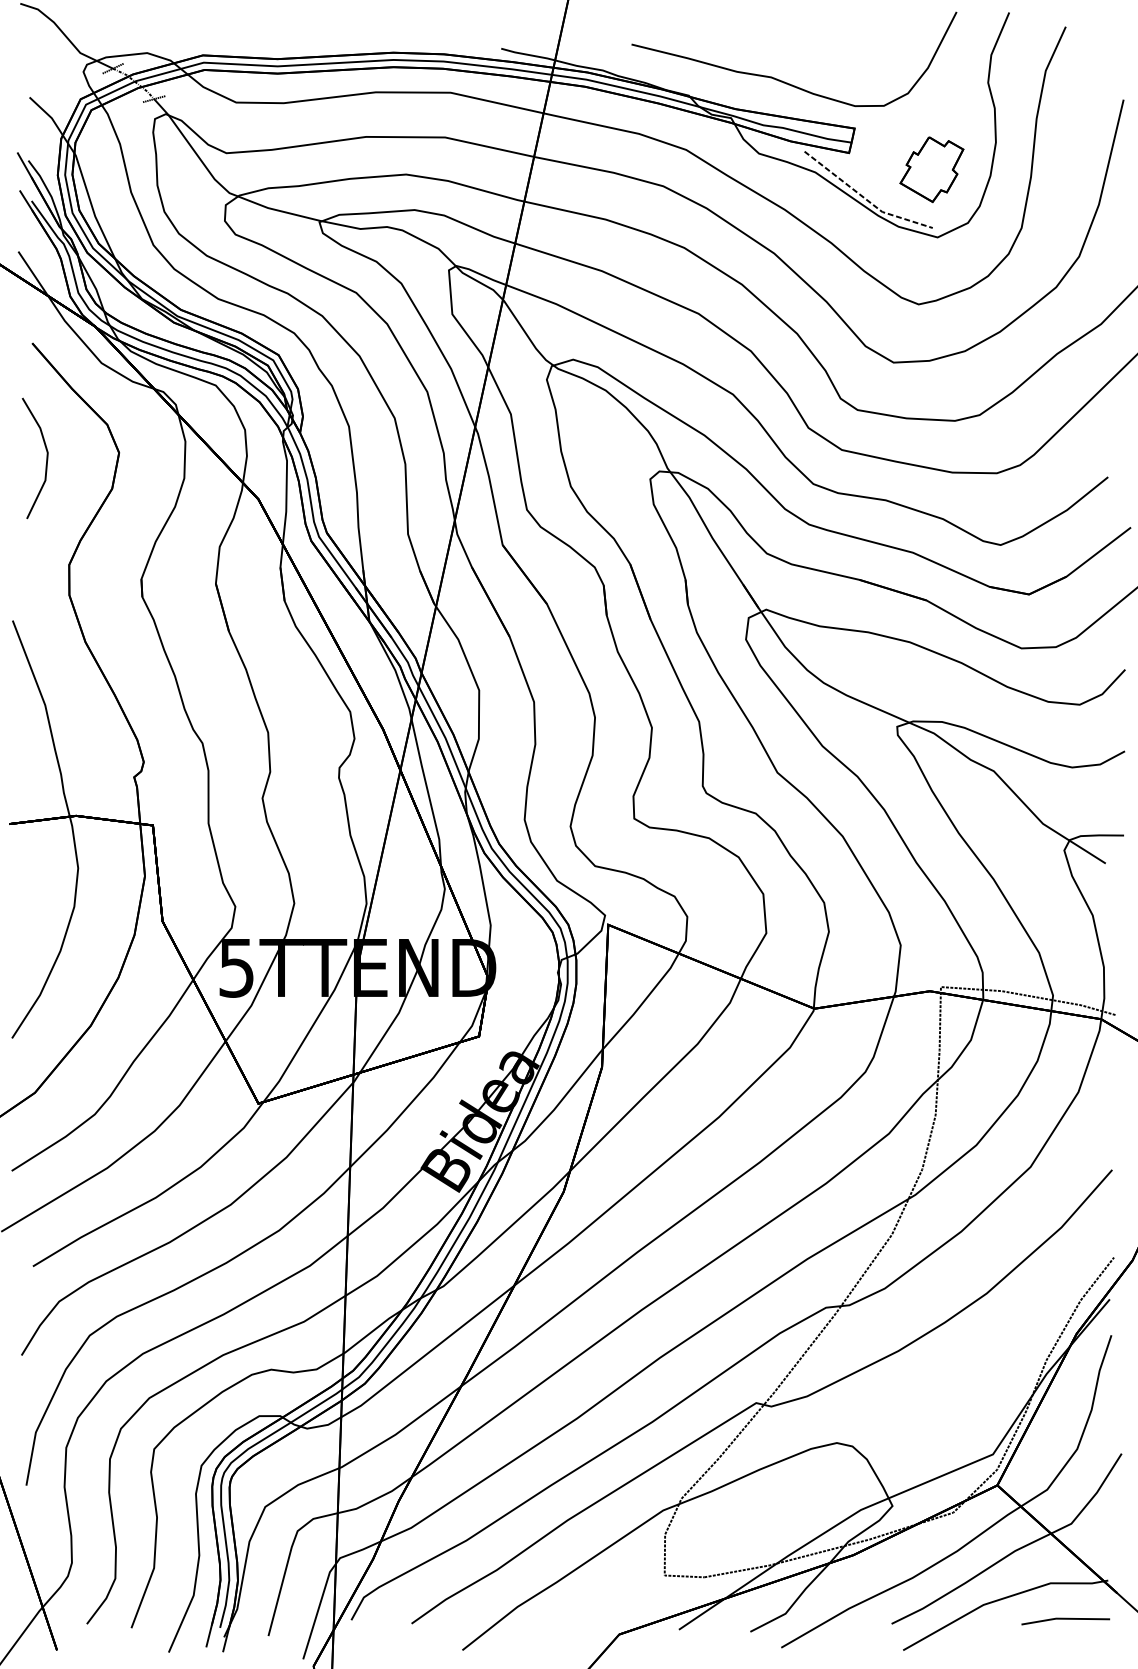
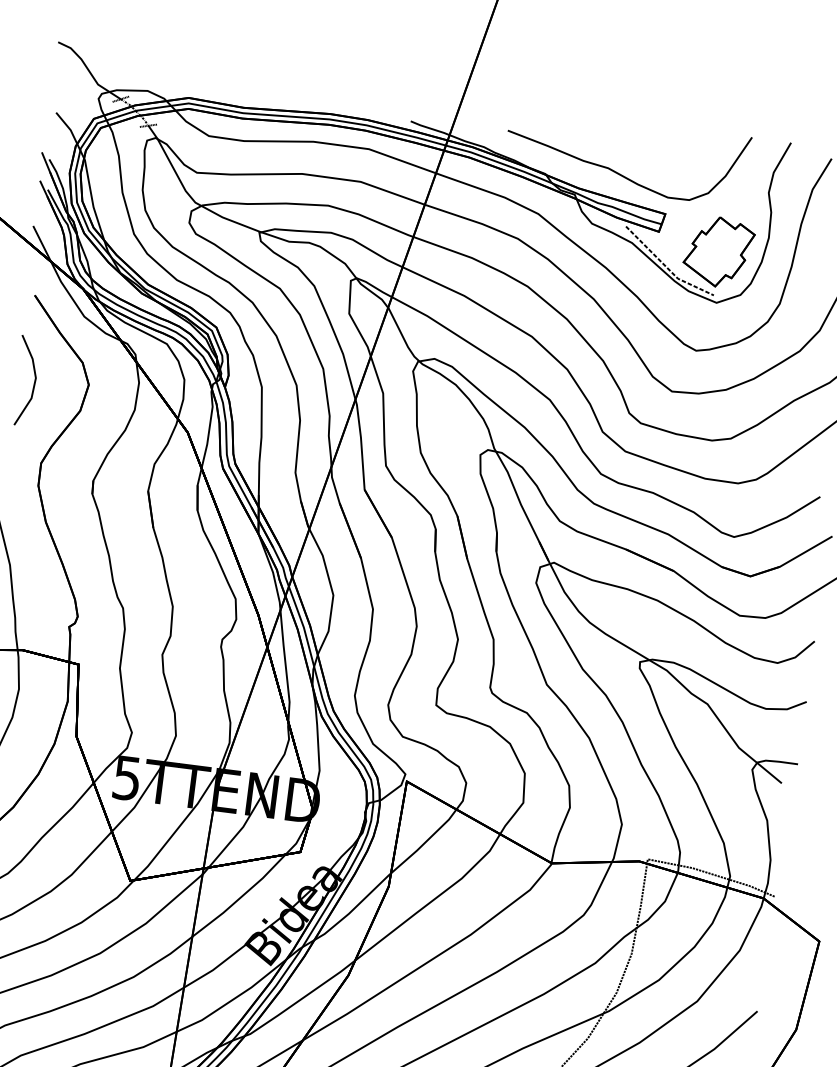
part: (931, 169) -> (718, 251), size x1.43

